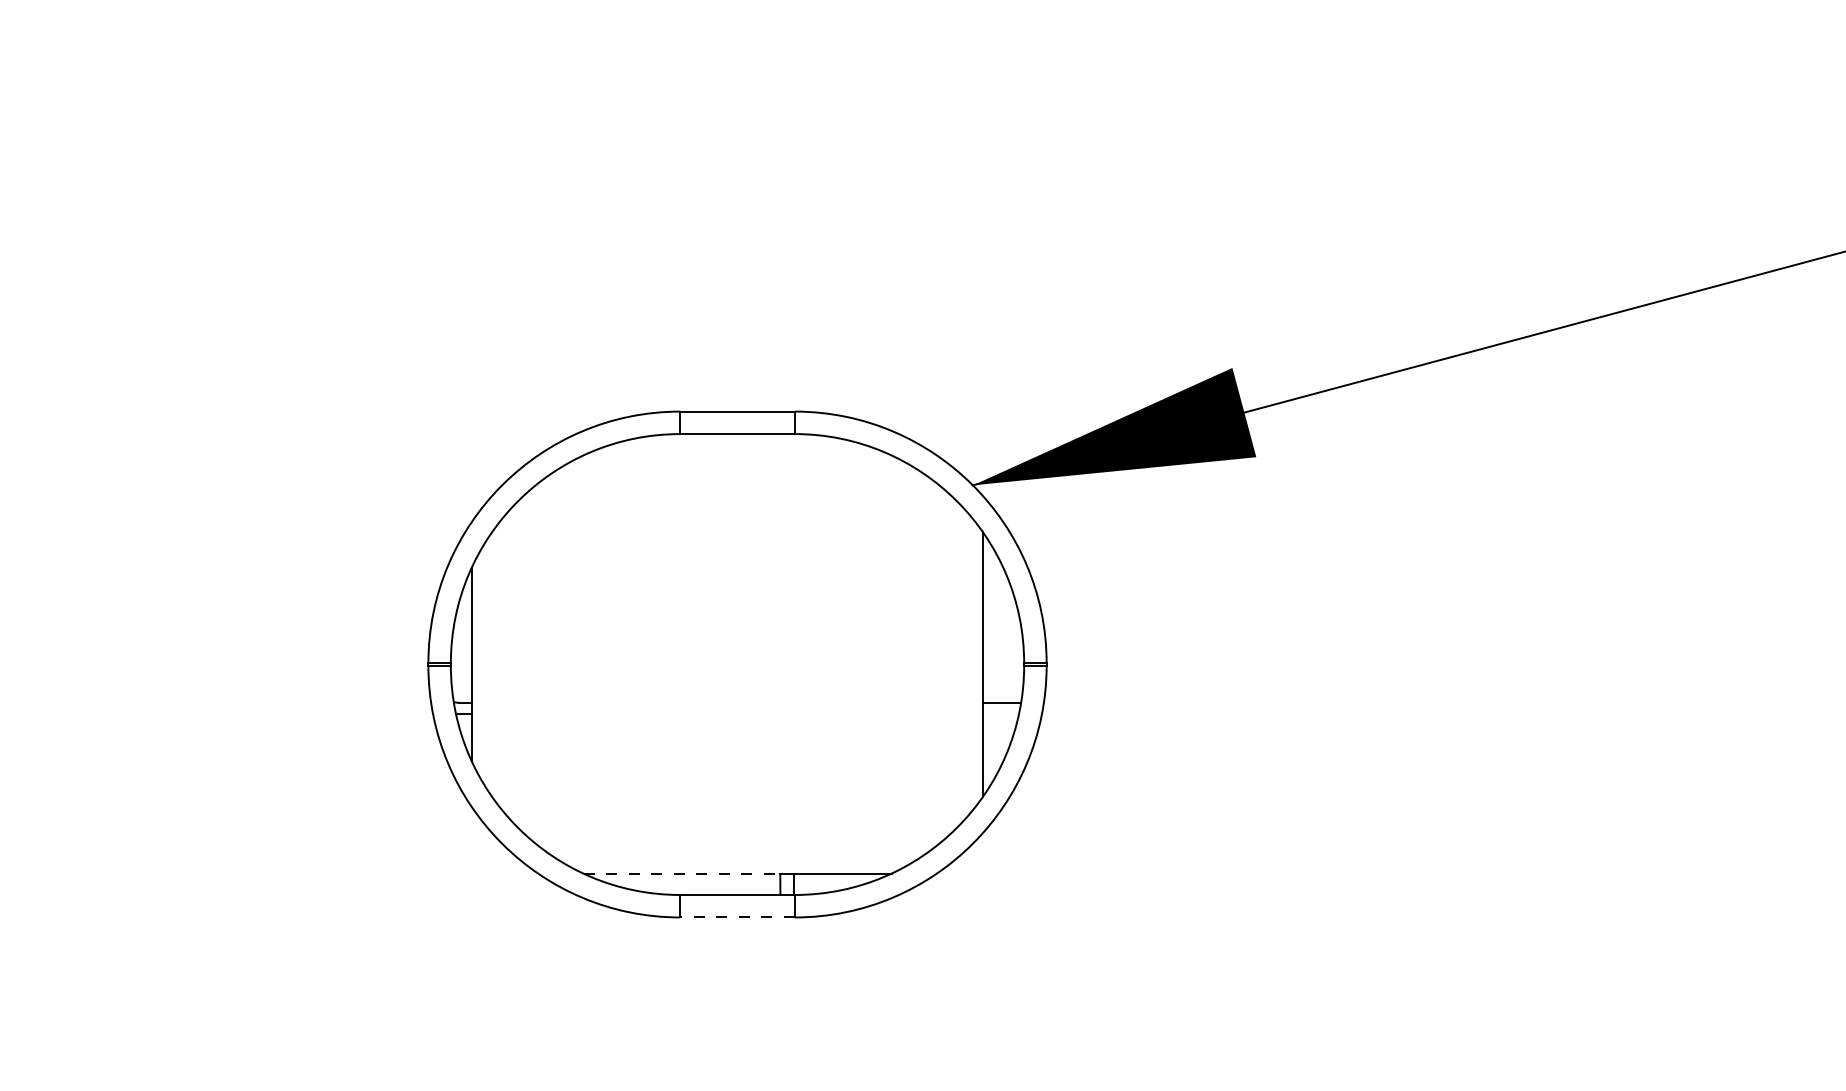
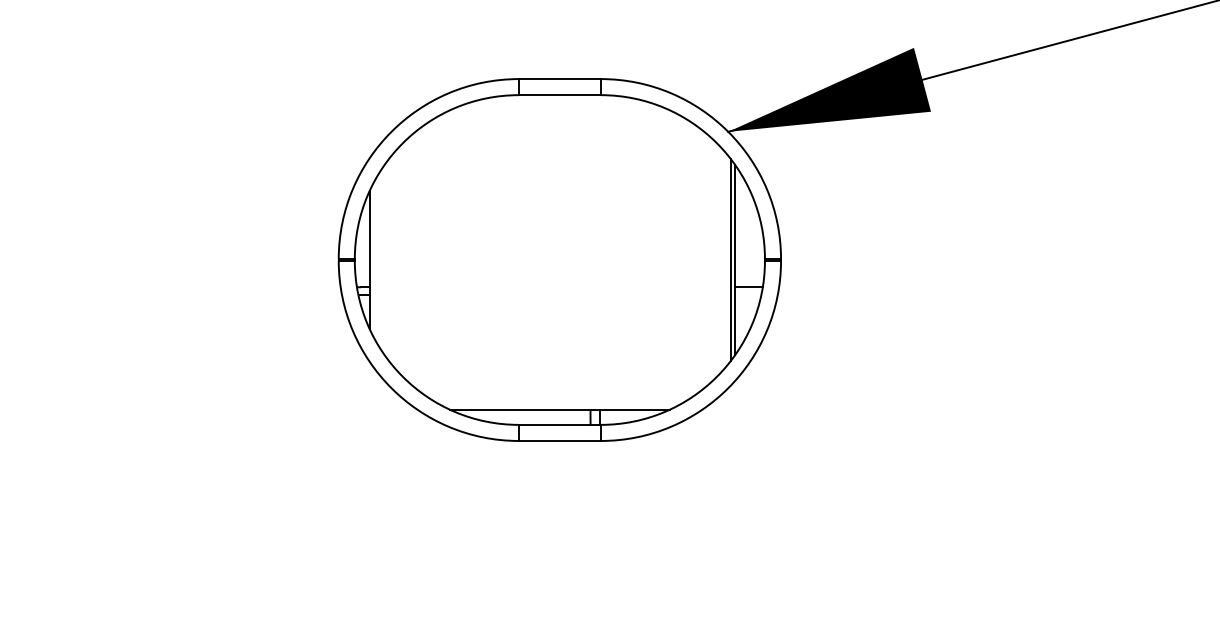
line: (976, 664) -> (730, 260), added
line: (682, 873) -> (520, 409), dashed -> solid
line: (737, 917) -> (559, 441), dashed -> solid

